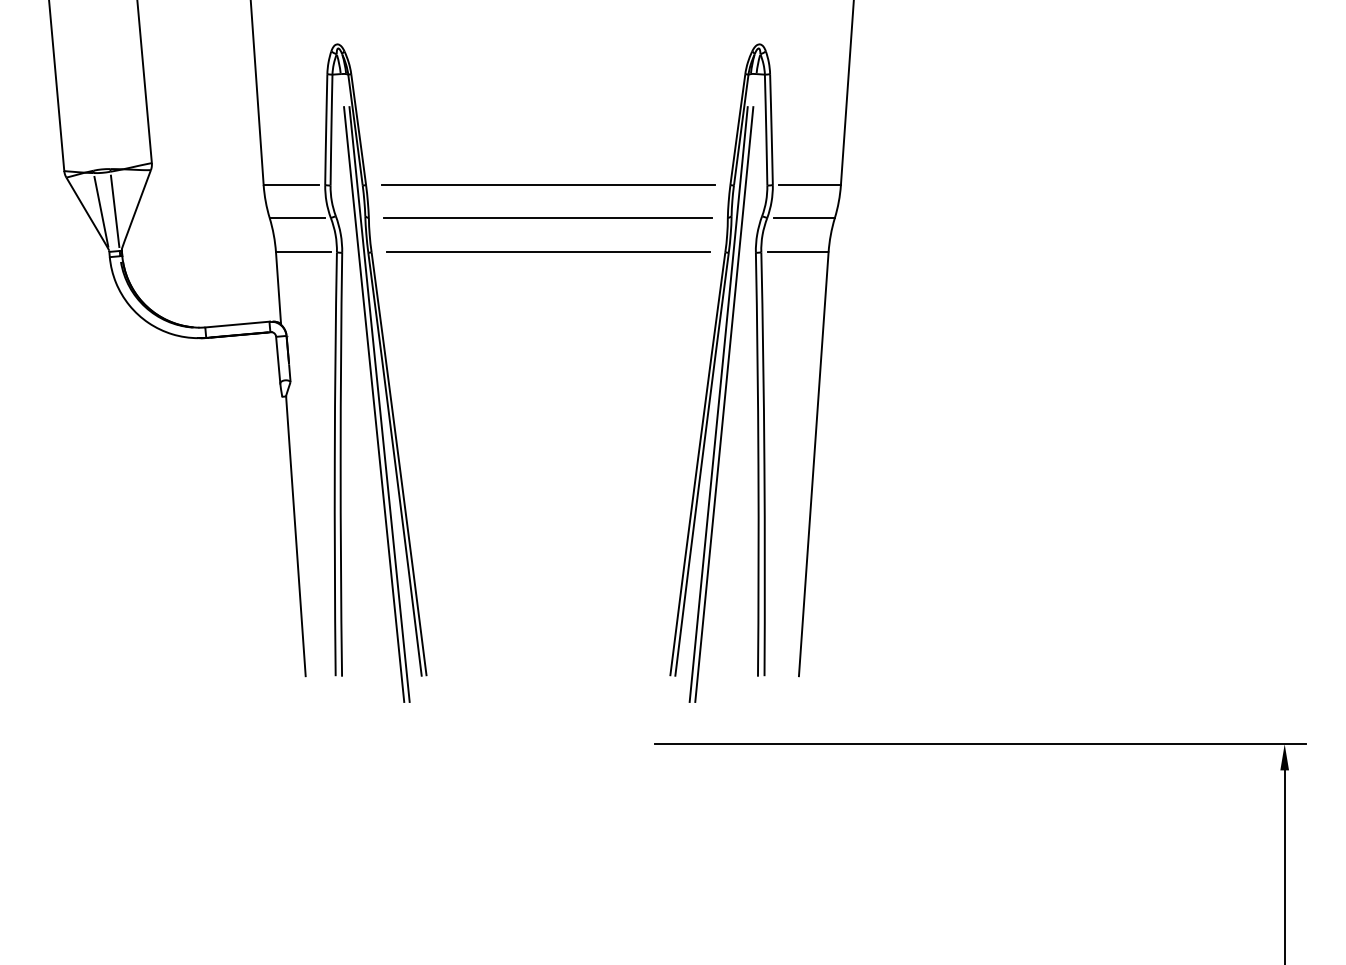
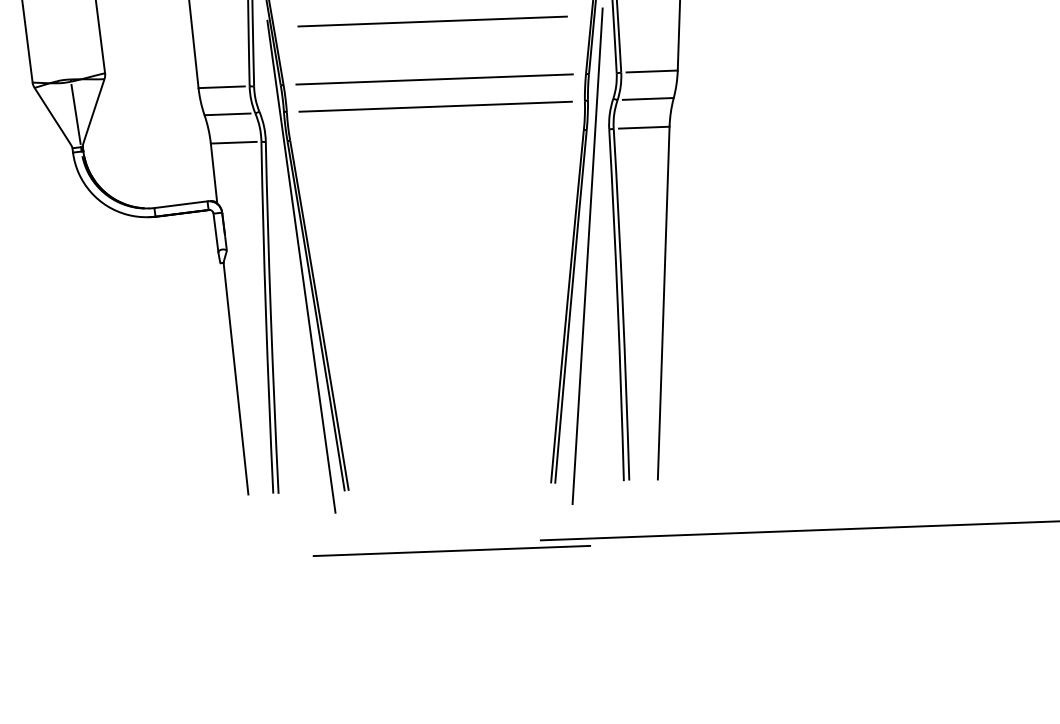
line: (101, 211) -> (64, 114), removed
line: (548, 251) -> (432, 20), moved
line: (374, 404) -> (297, 266), removed
line: (718, 404) -> (582, 256), removed
line: (548, 752) -> (452, 550), added

